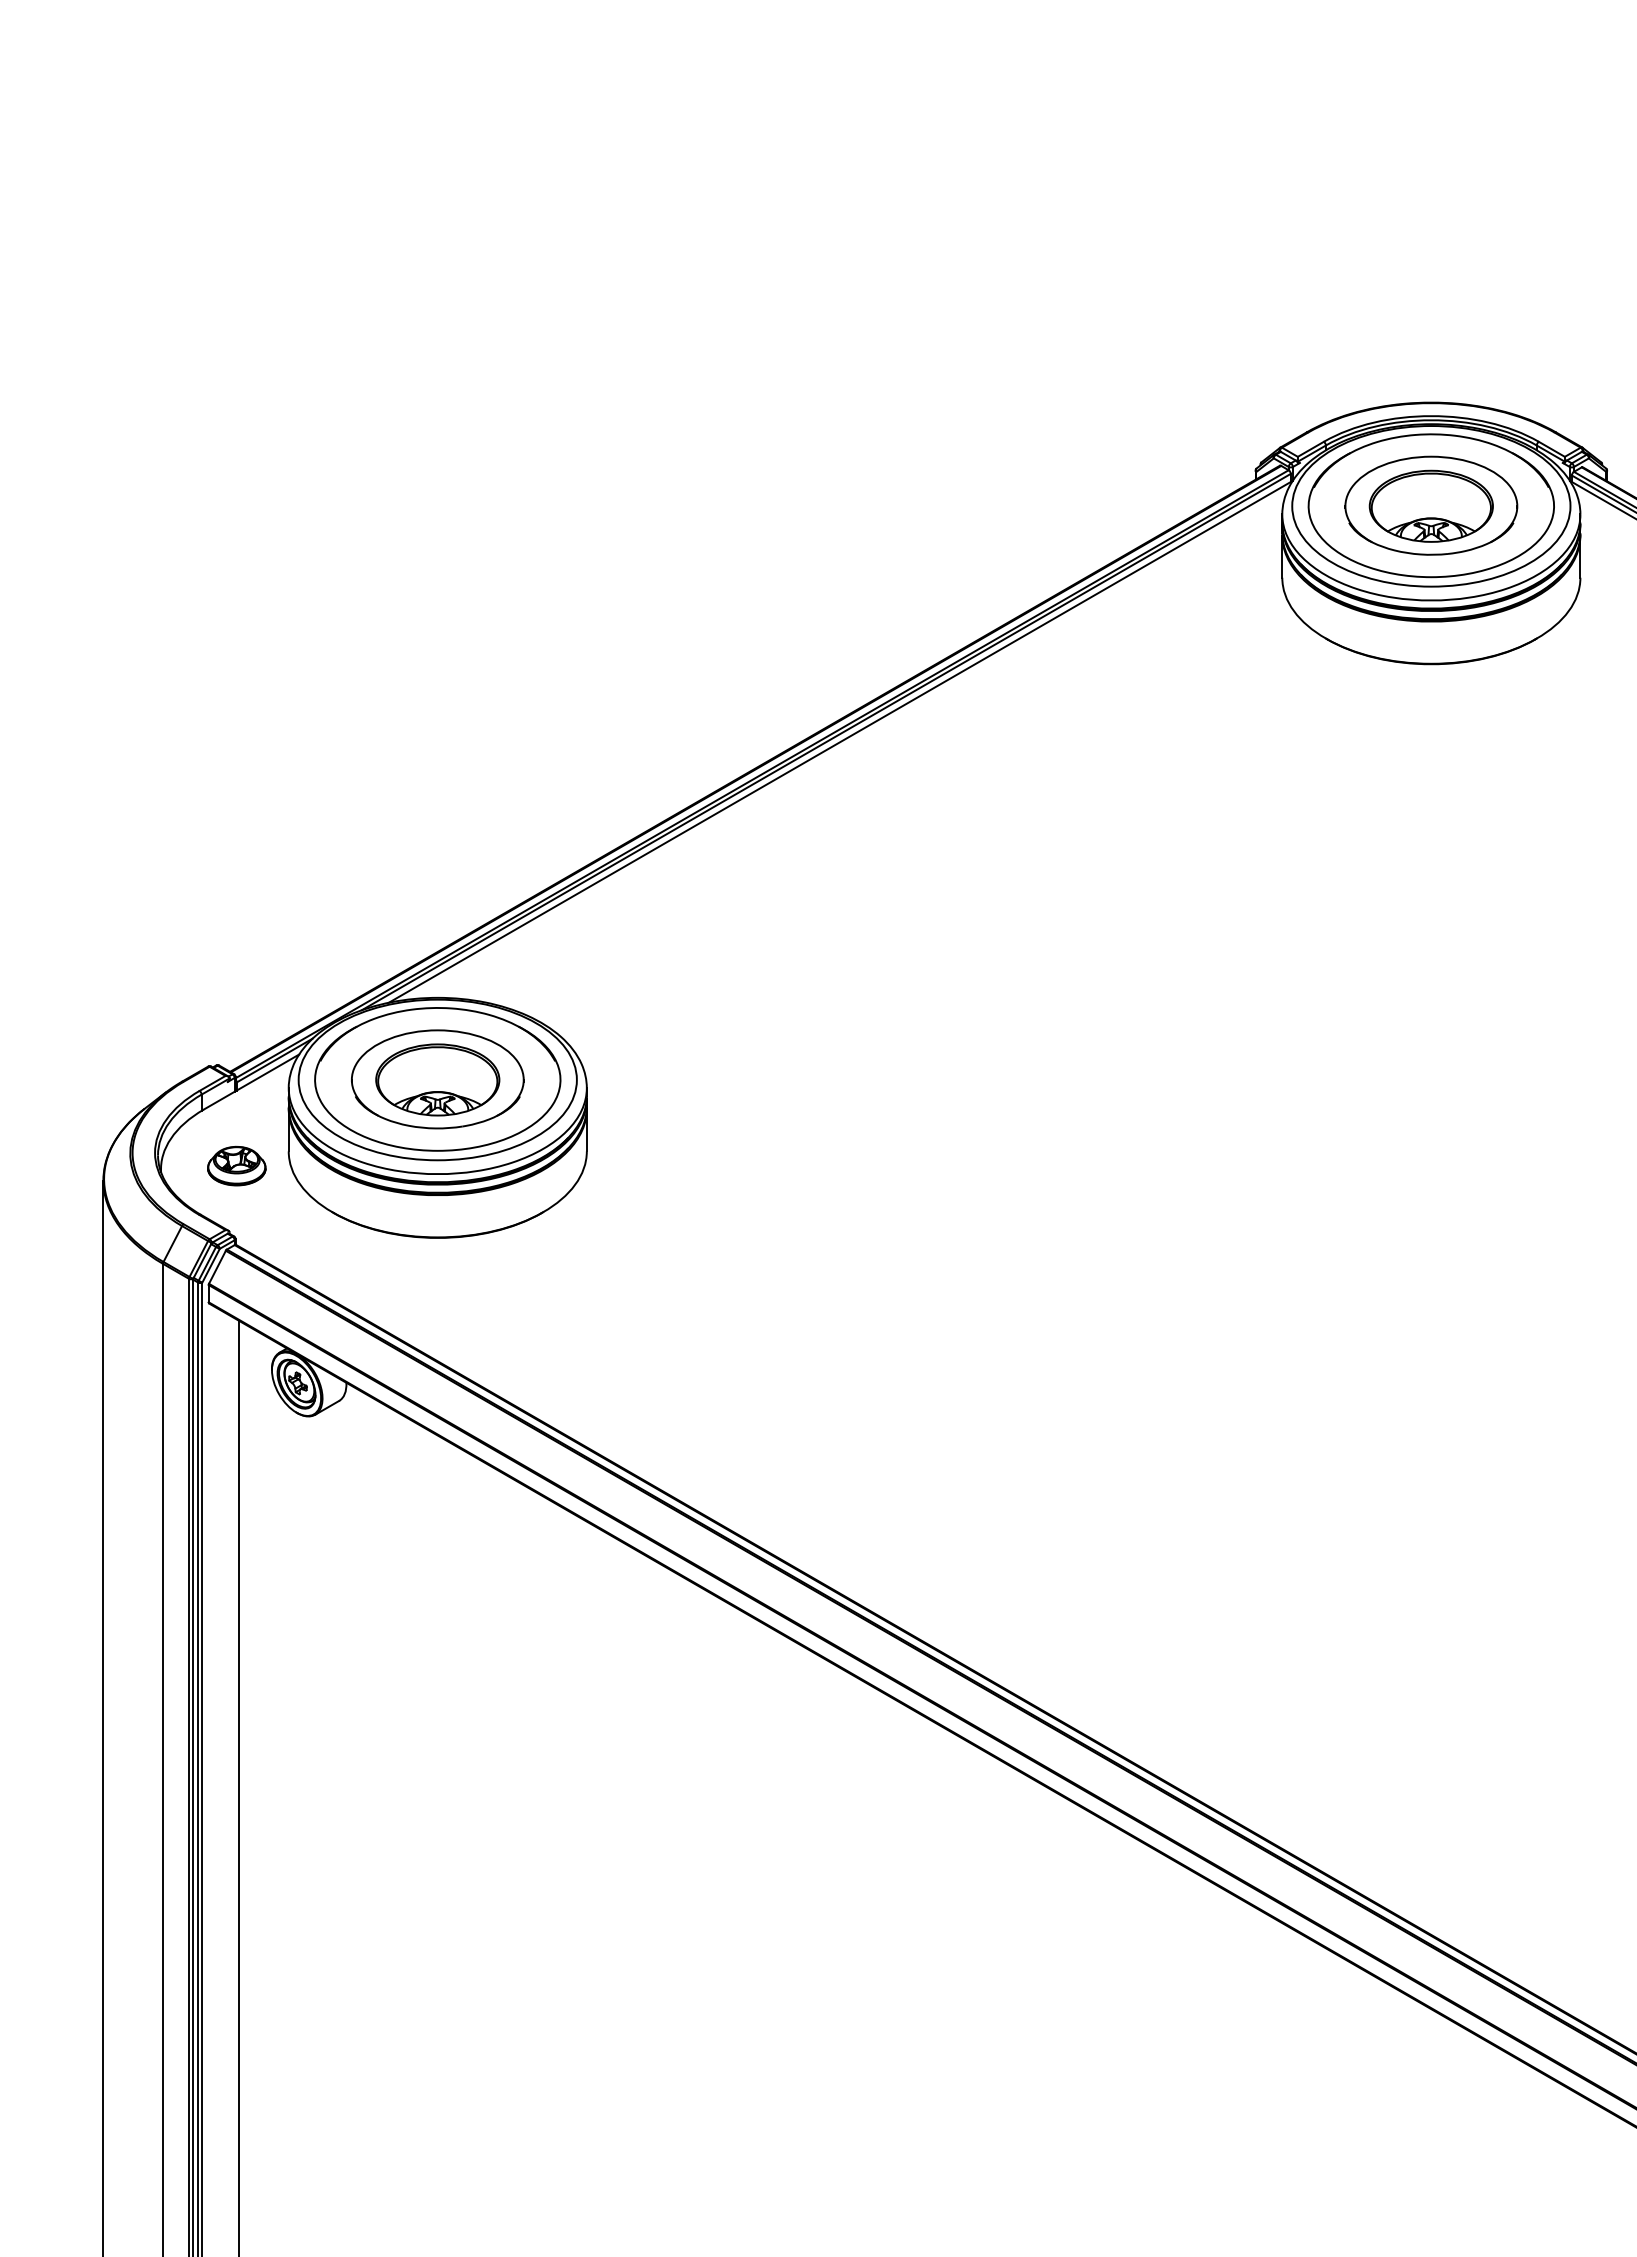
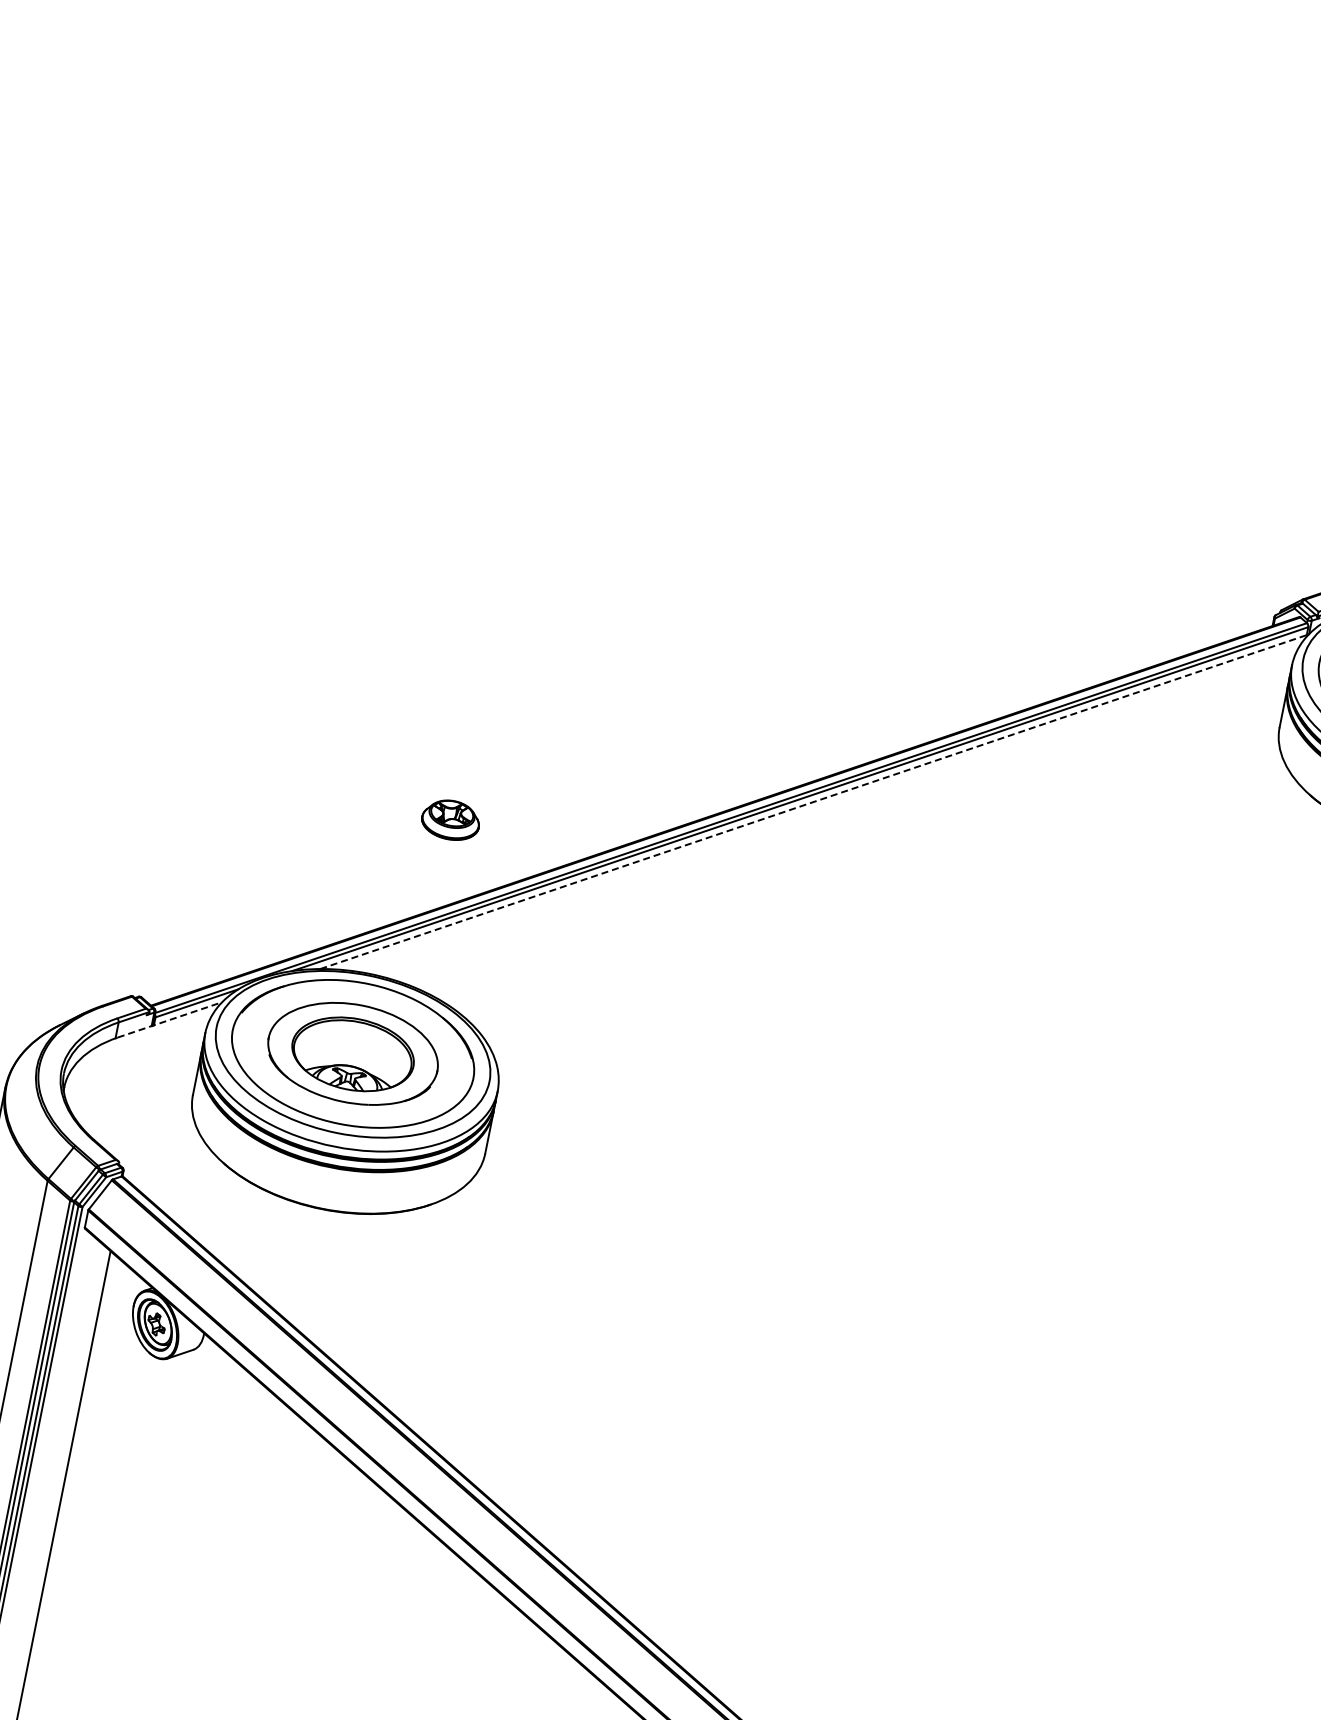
line: (840, 741) -> (814, 801), solid -> dashed
line: (251, 1081) -> (170, 1019), solid -> dashed
part: (236, 1165) -> (450, 819), moved

